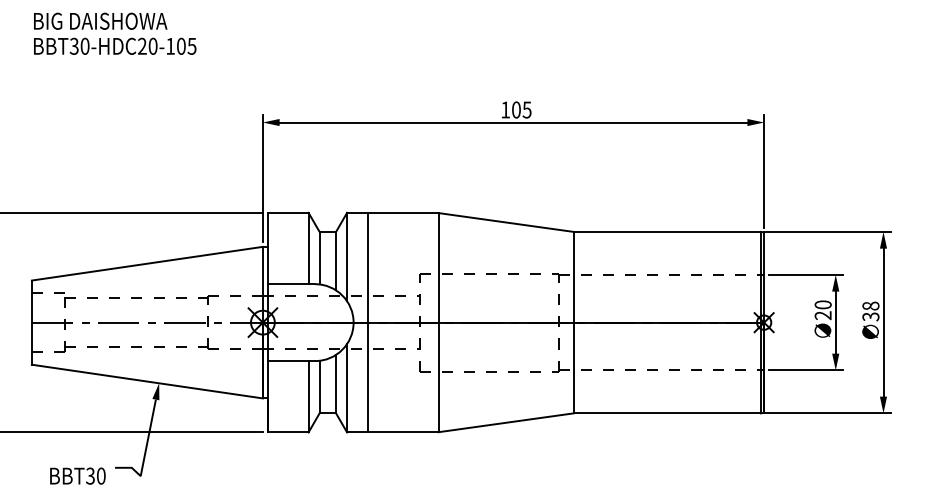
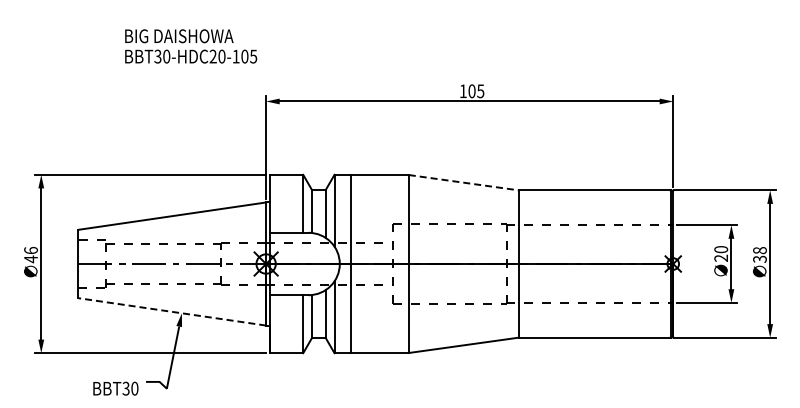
text: (115, 33) -> (191, 46), moved
line: (507, 222) -> (464, 182), solid -> dashed
line: (147, 381) -> (172, 311), solid -> dashed

